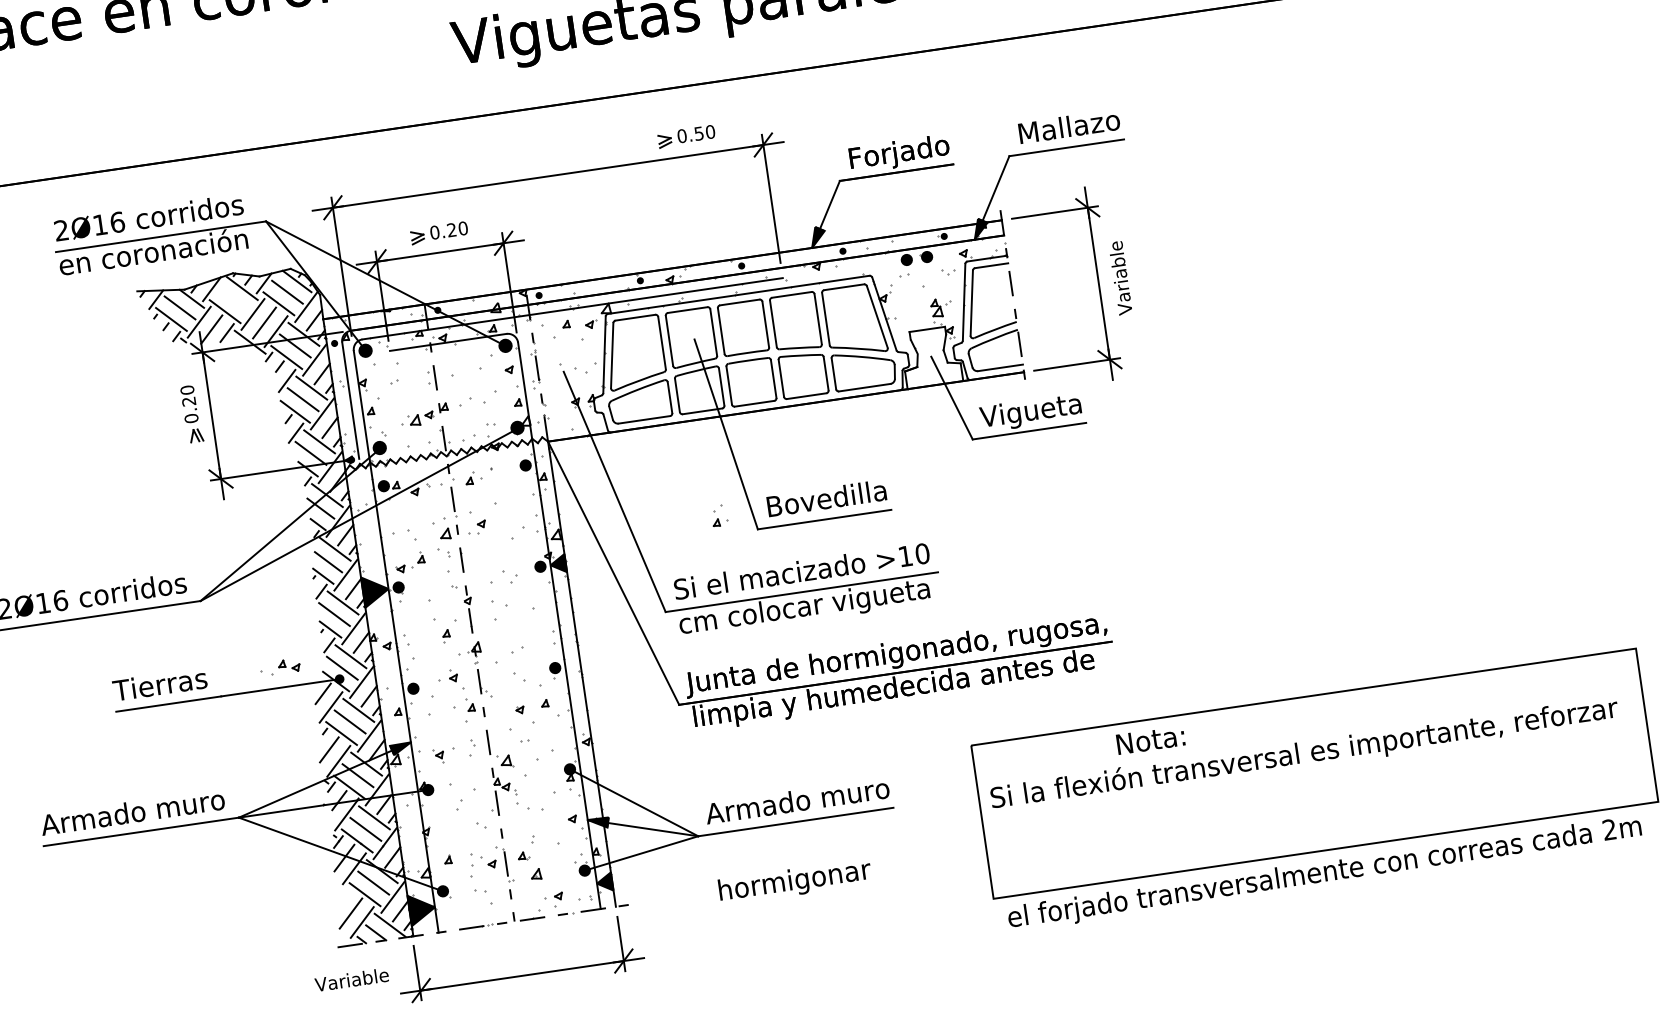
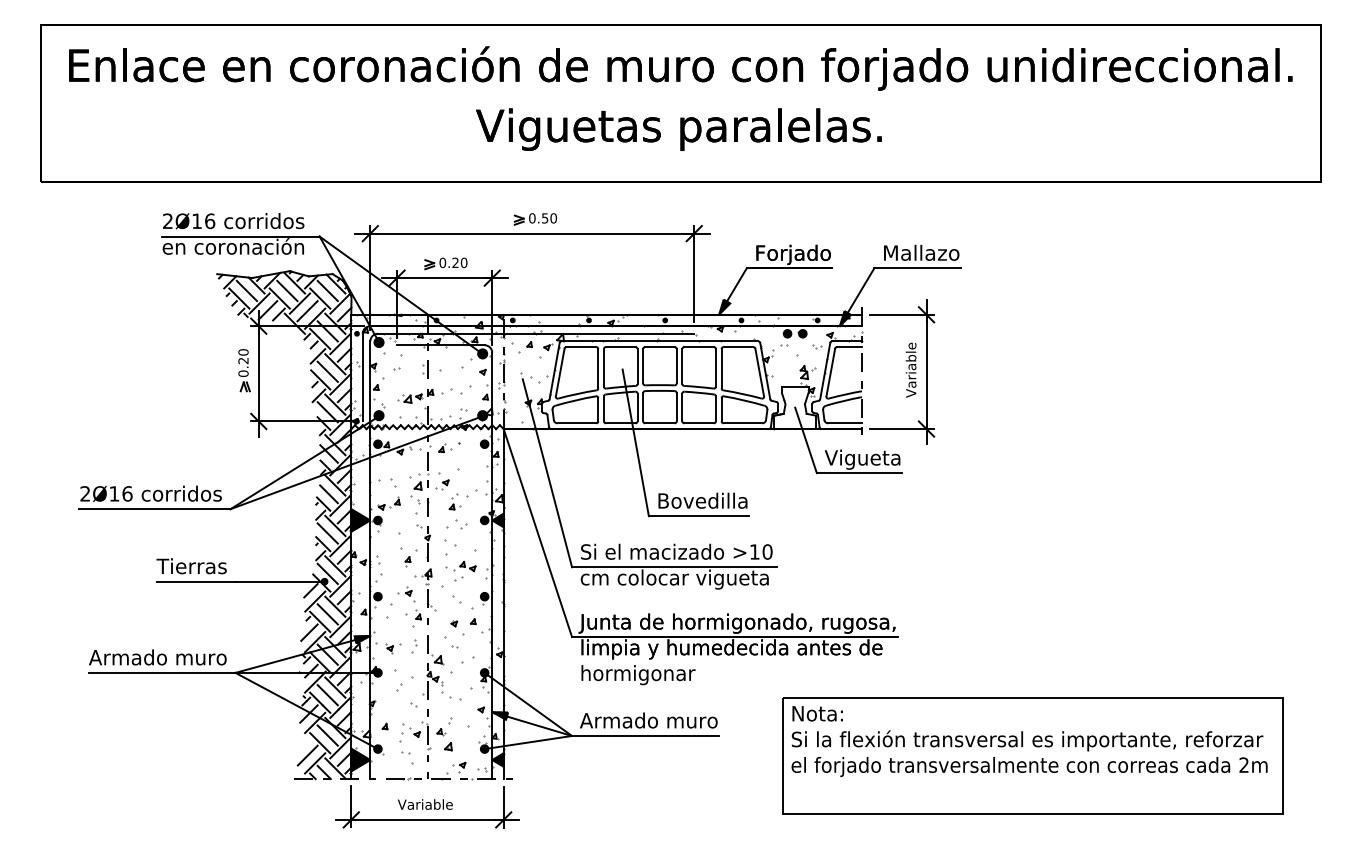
part: (685, 137) -> (534, 219), moved
text: (1119, 277) -> (910, 369), moved
line: (233, 299) -> (287, 290), added
part: (718, 515) -> (454, 501), moved
part: (279, 667) -> (460, 566), moved
text: (1150, 739) -> (817, 713), moved
text: (1324, 873) -> (1029, 766), moved
text: (795, 882) -> (638, 675), moved
text: (352, 979) -> (425, 804), moved

